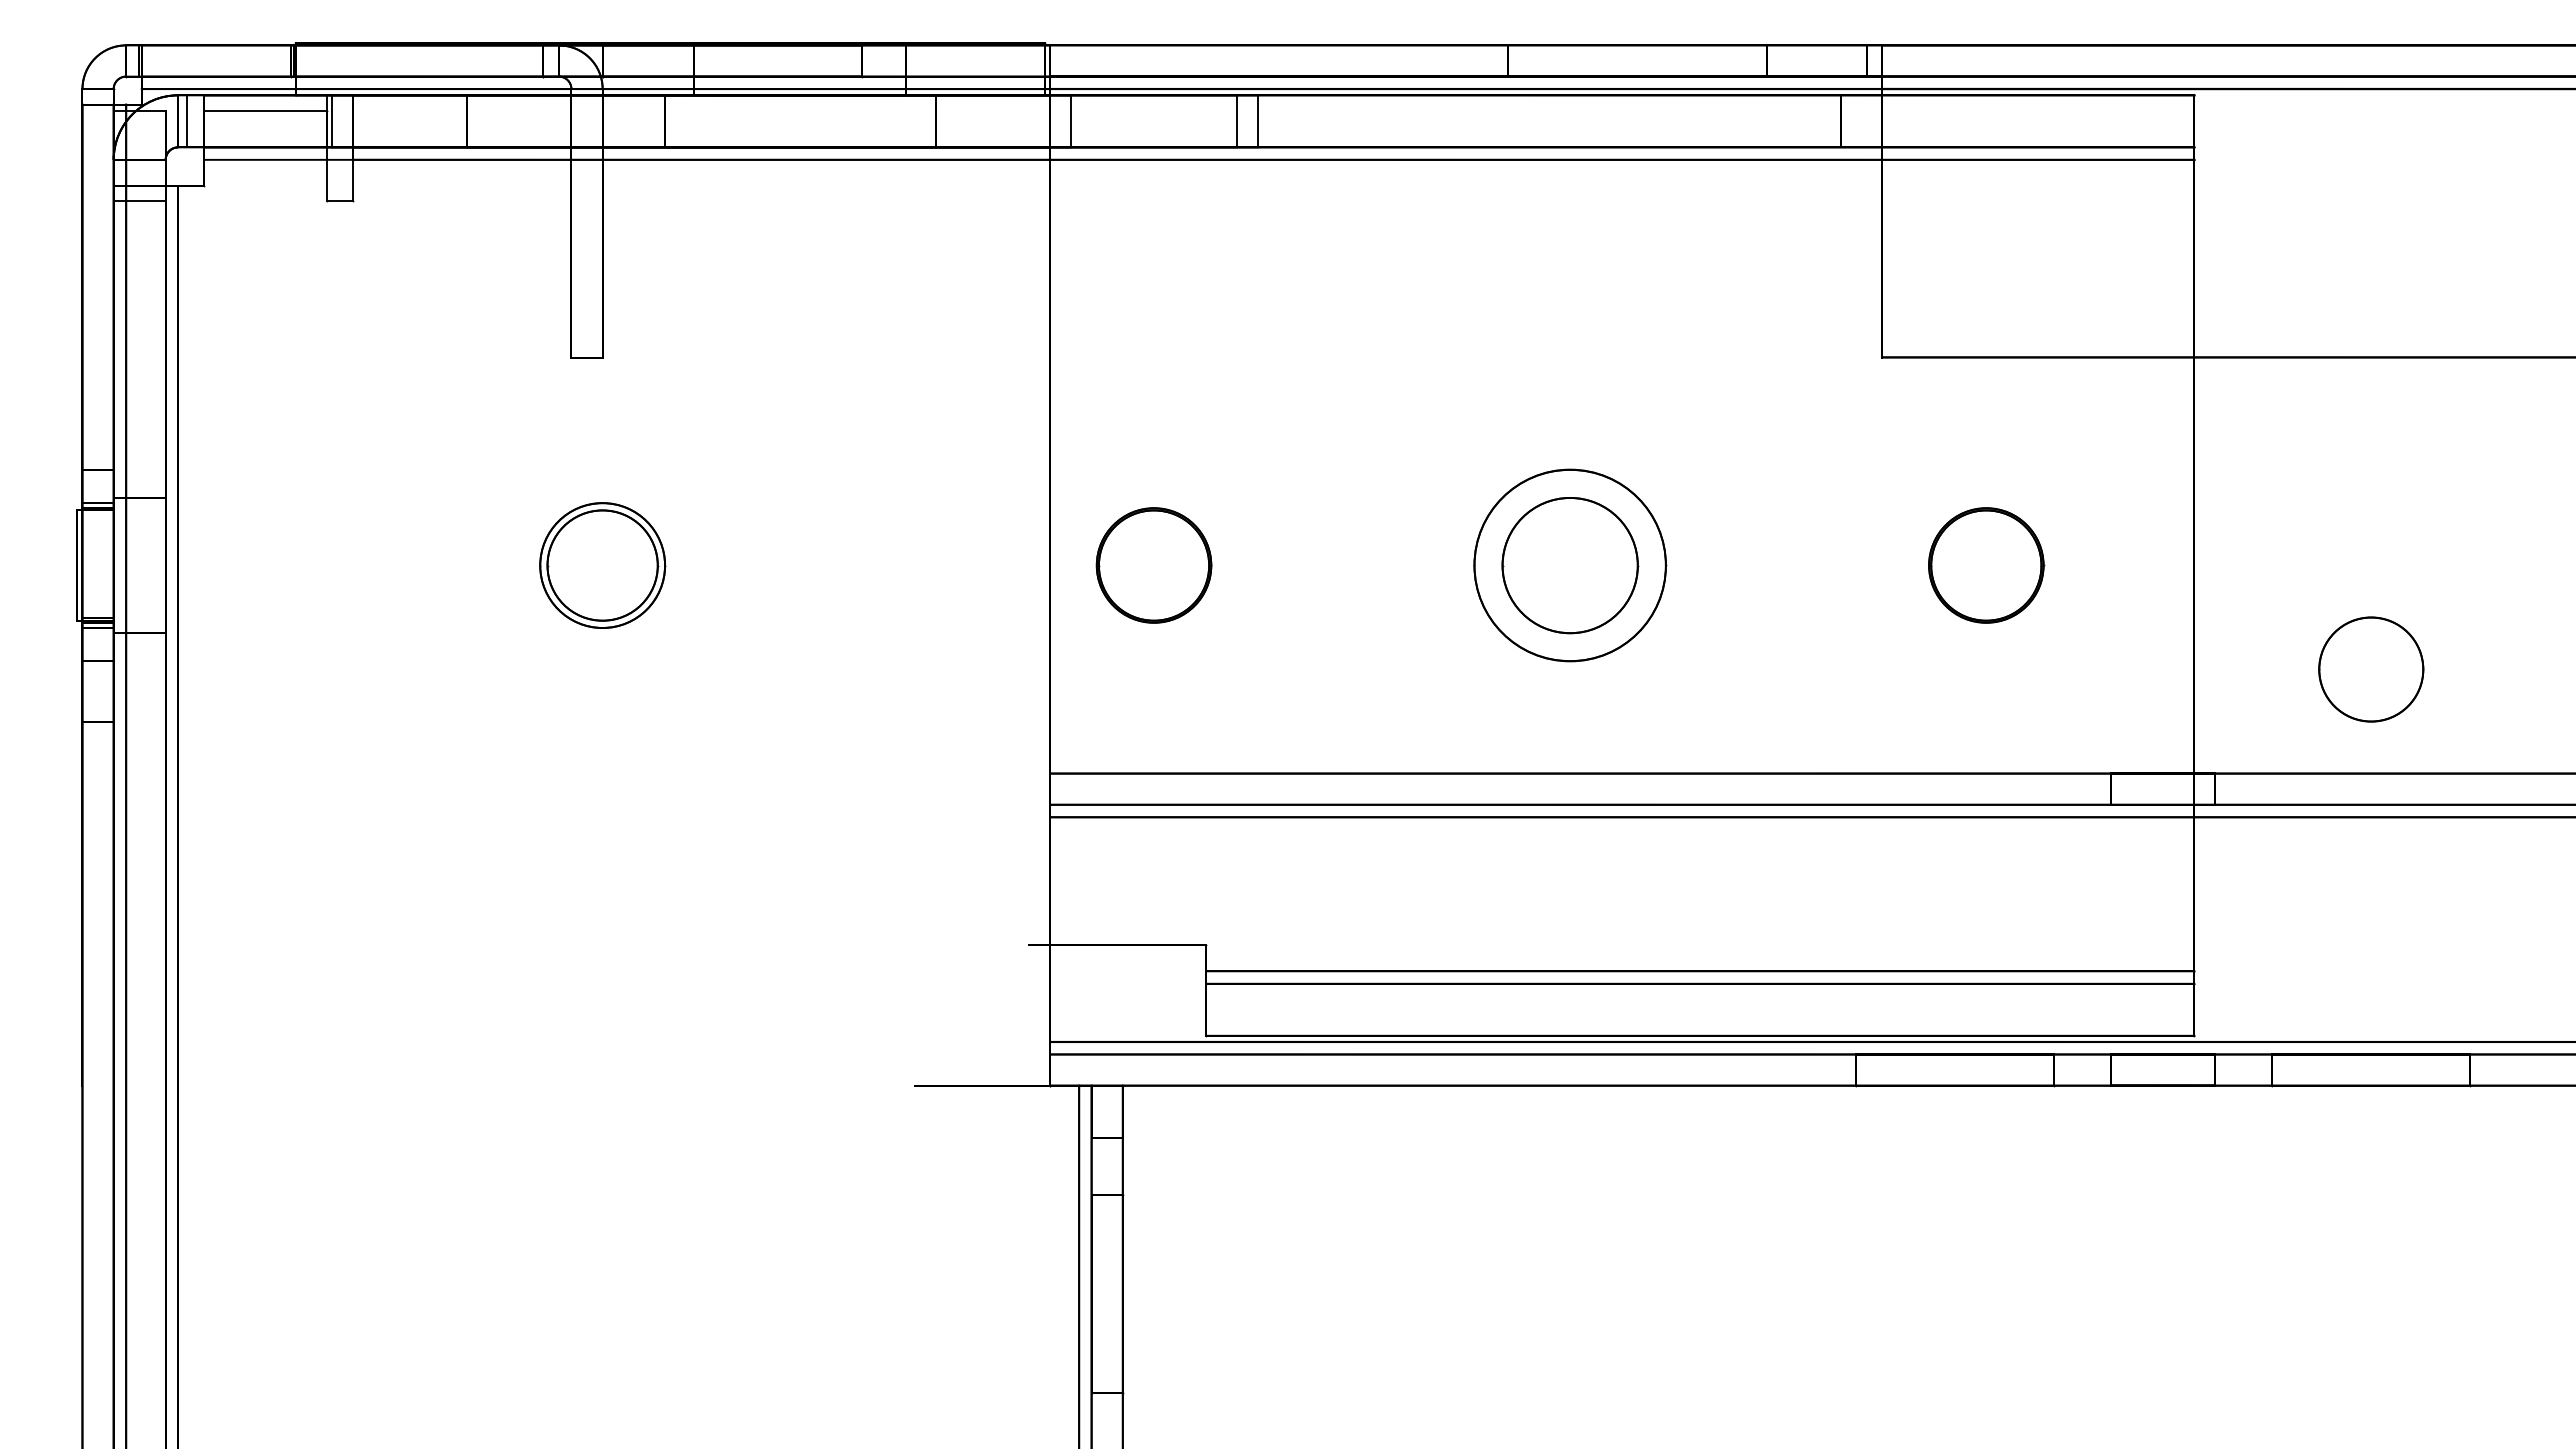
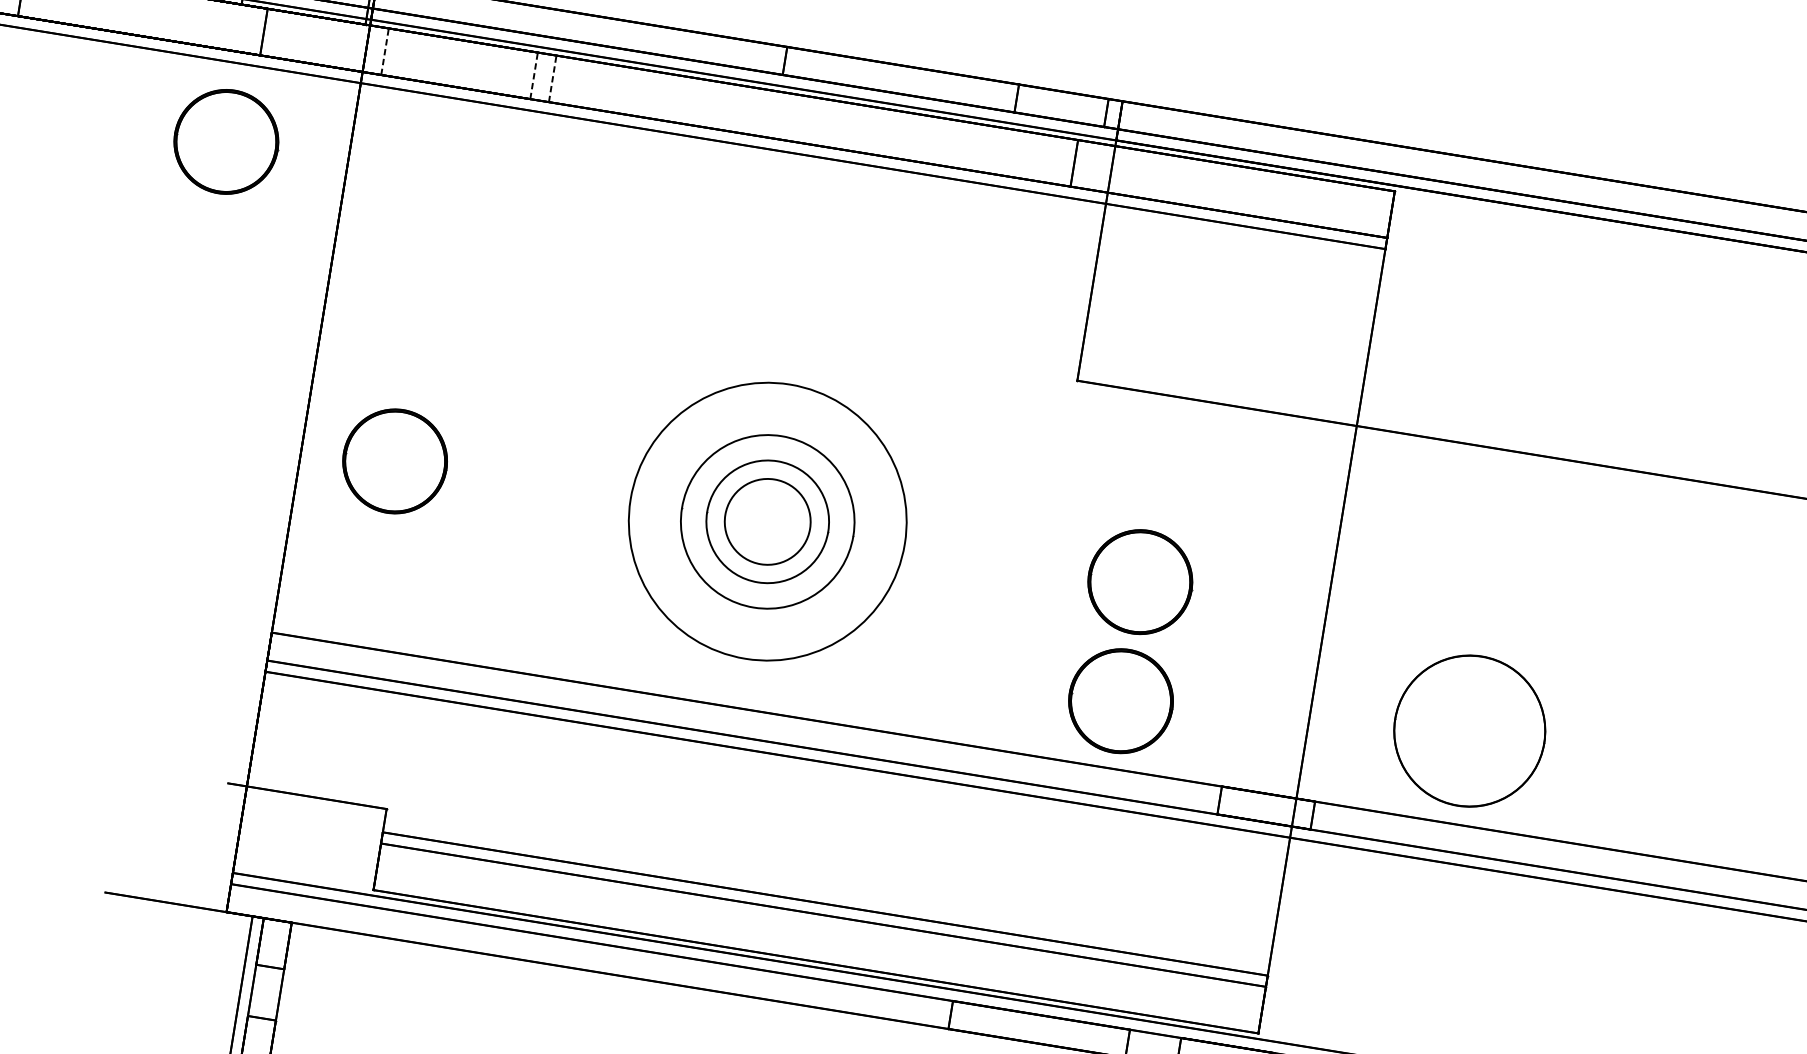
line: (1070, 120) -> (384, 50), solid -> dashed
line: (1237, 120) -> (534, 75), solid -> dashed
line: (1258, 120) -> (553, 78), solid -> dashed
part: (913, 247) -> (225, 141), added
circle: (1569, 565) -> (767, 521), size x0.7
circle: (1569, 565) -> (767, 521), size x1.6
circle: (2371, 669) -> (1470, 731), size x1.6
part: (1986, 698) -> (1121, 701), added

